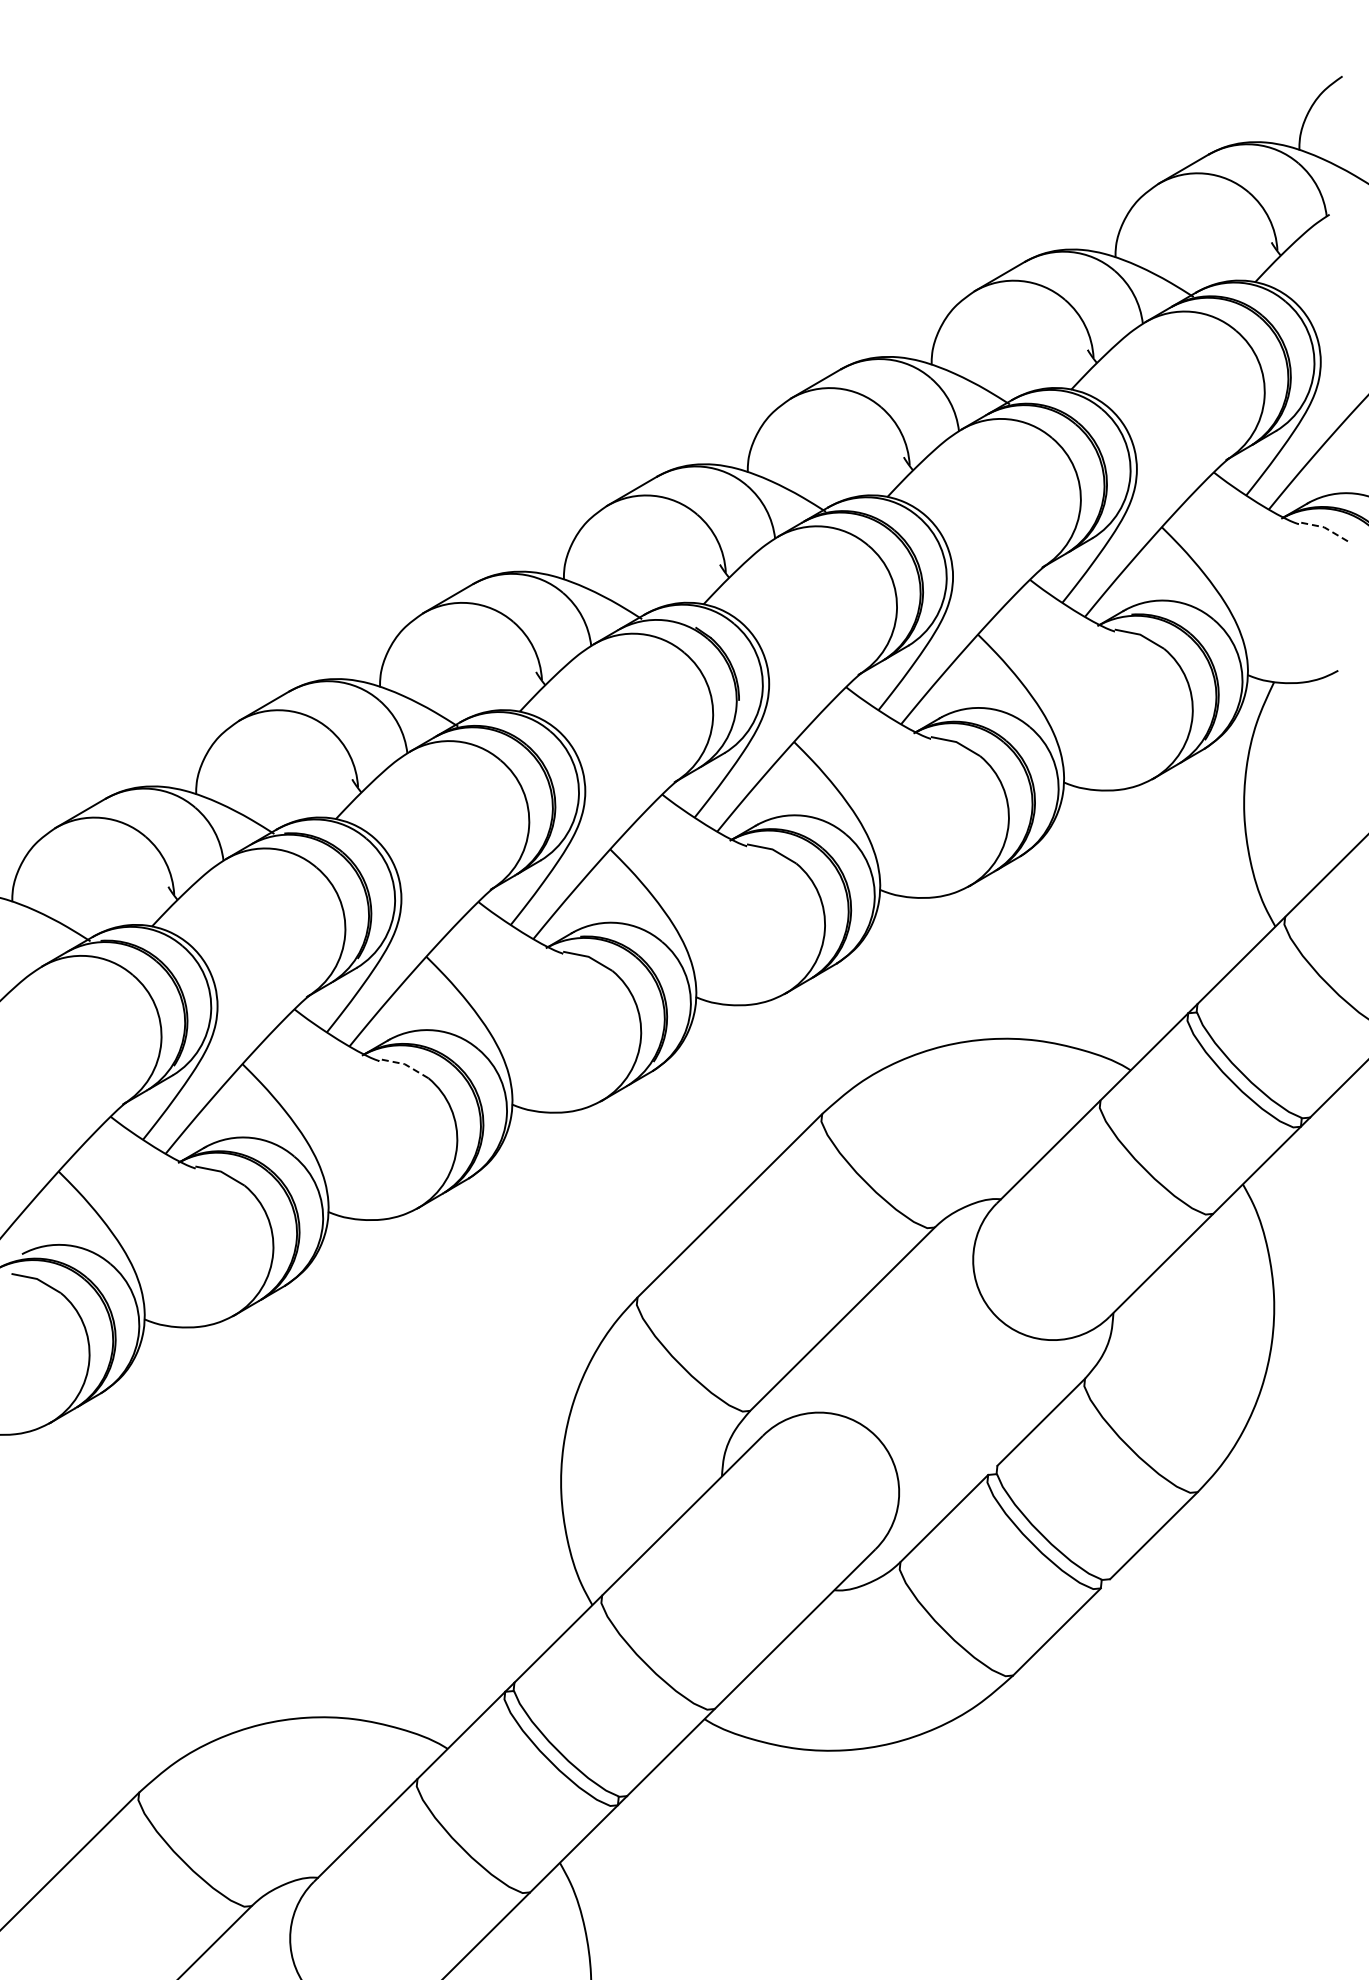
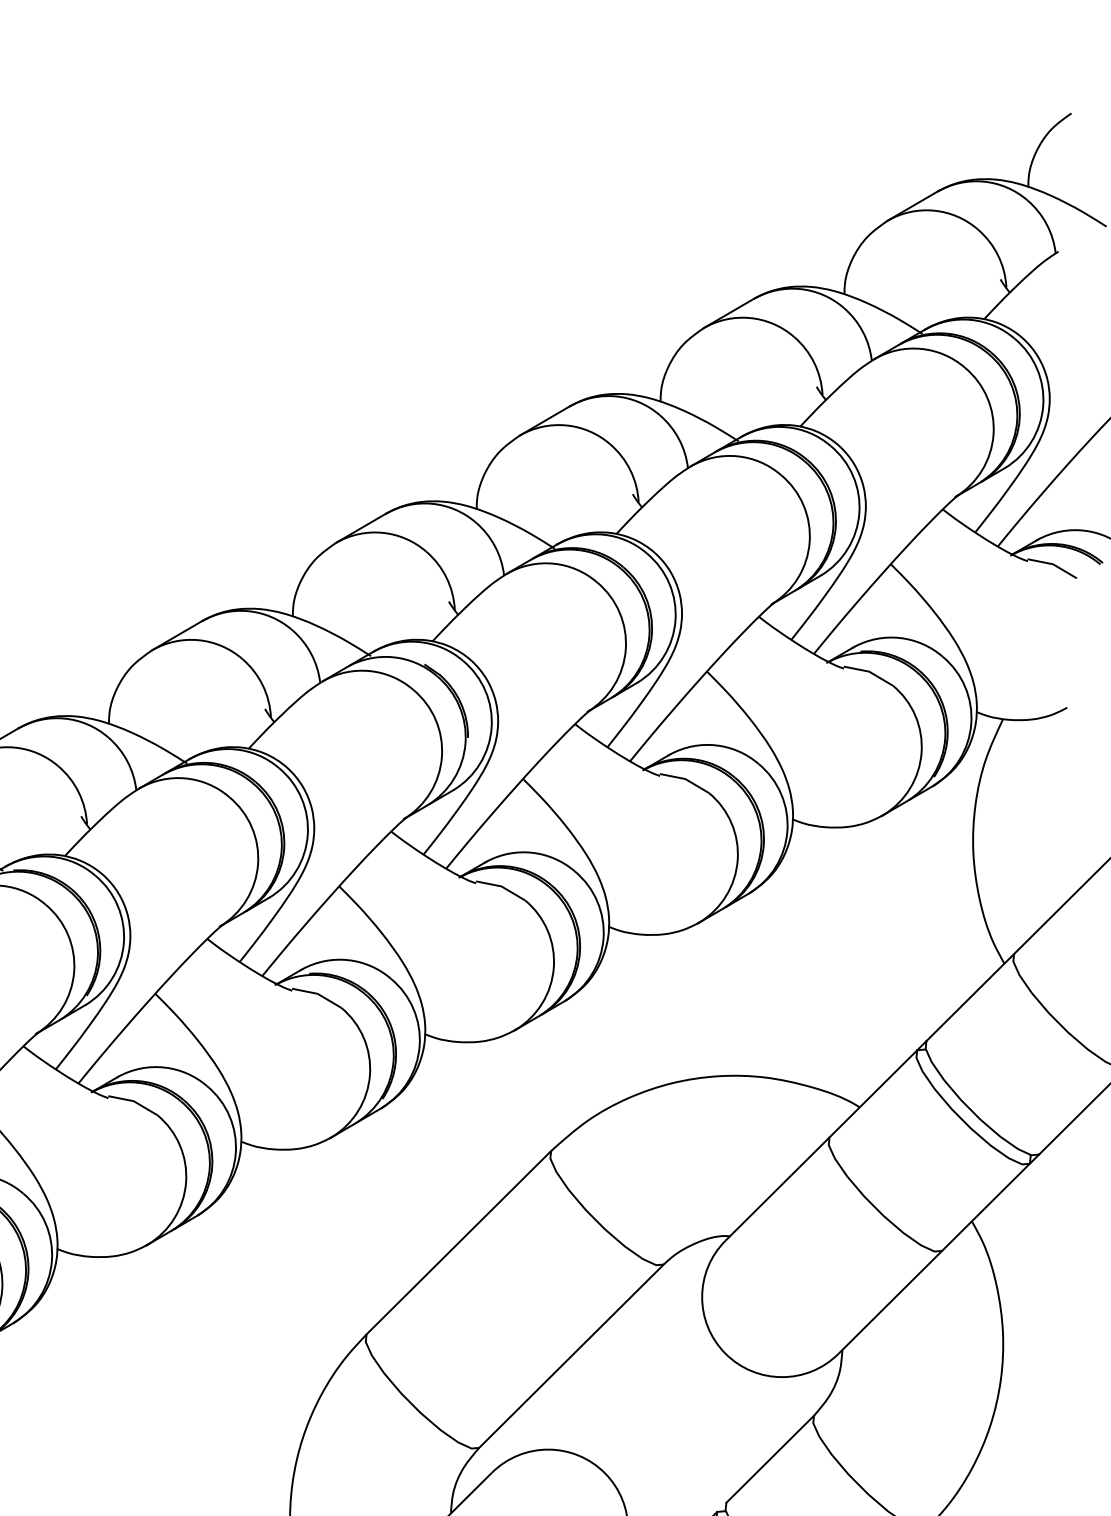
line: (1324, 527) -> (1053, 564), dashed -> solid
line: (404, 1064) -> (133, 1101), dashed -> solid

